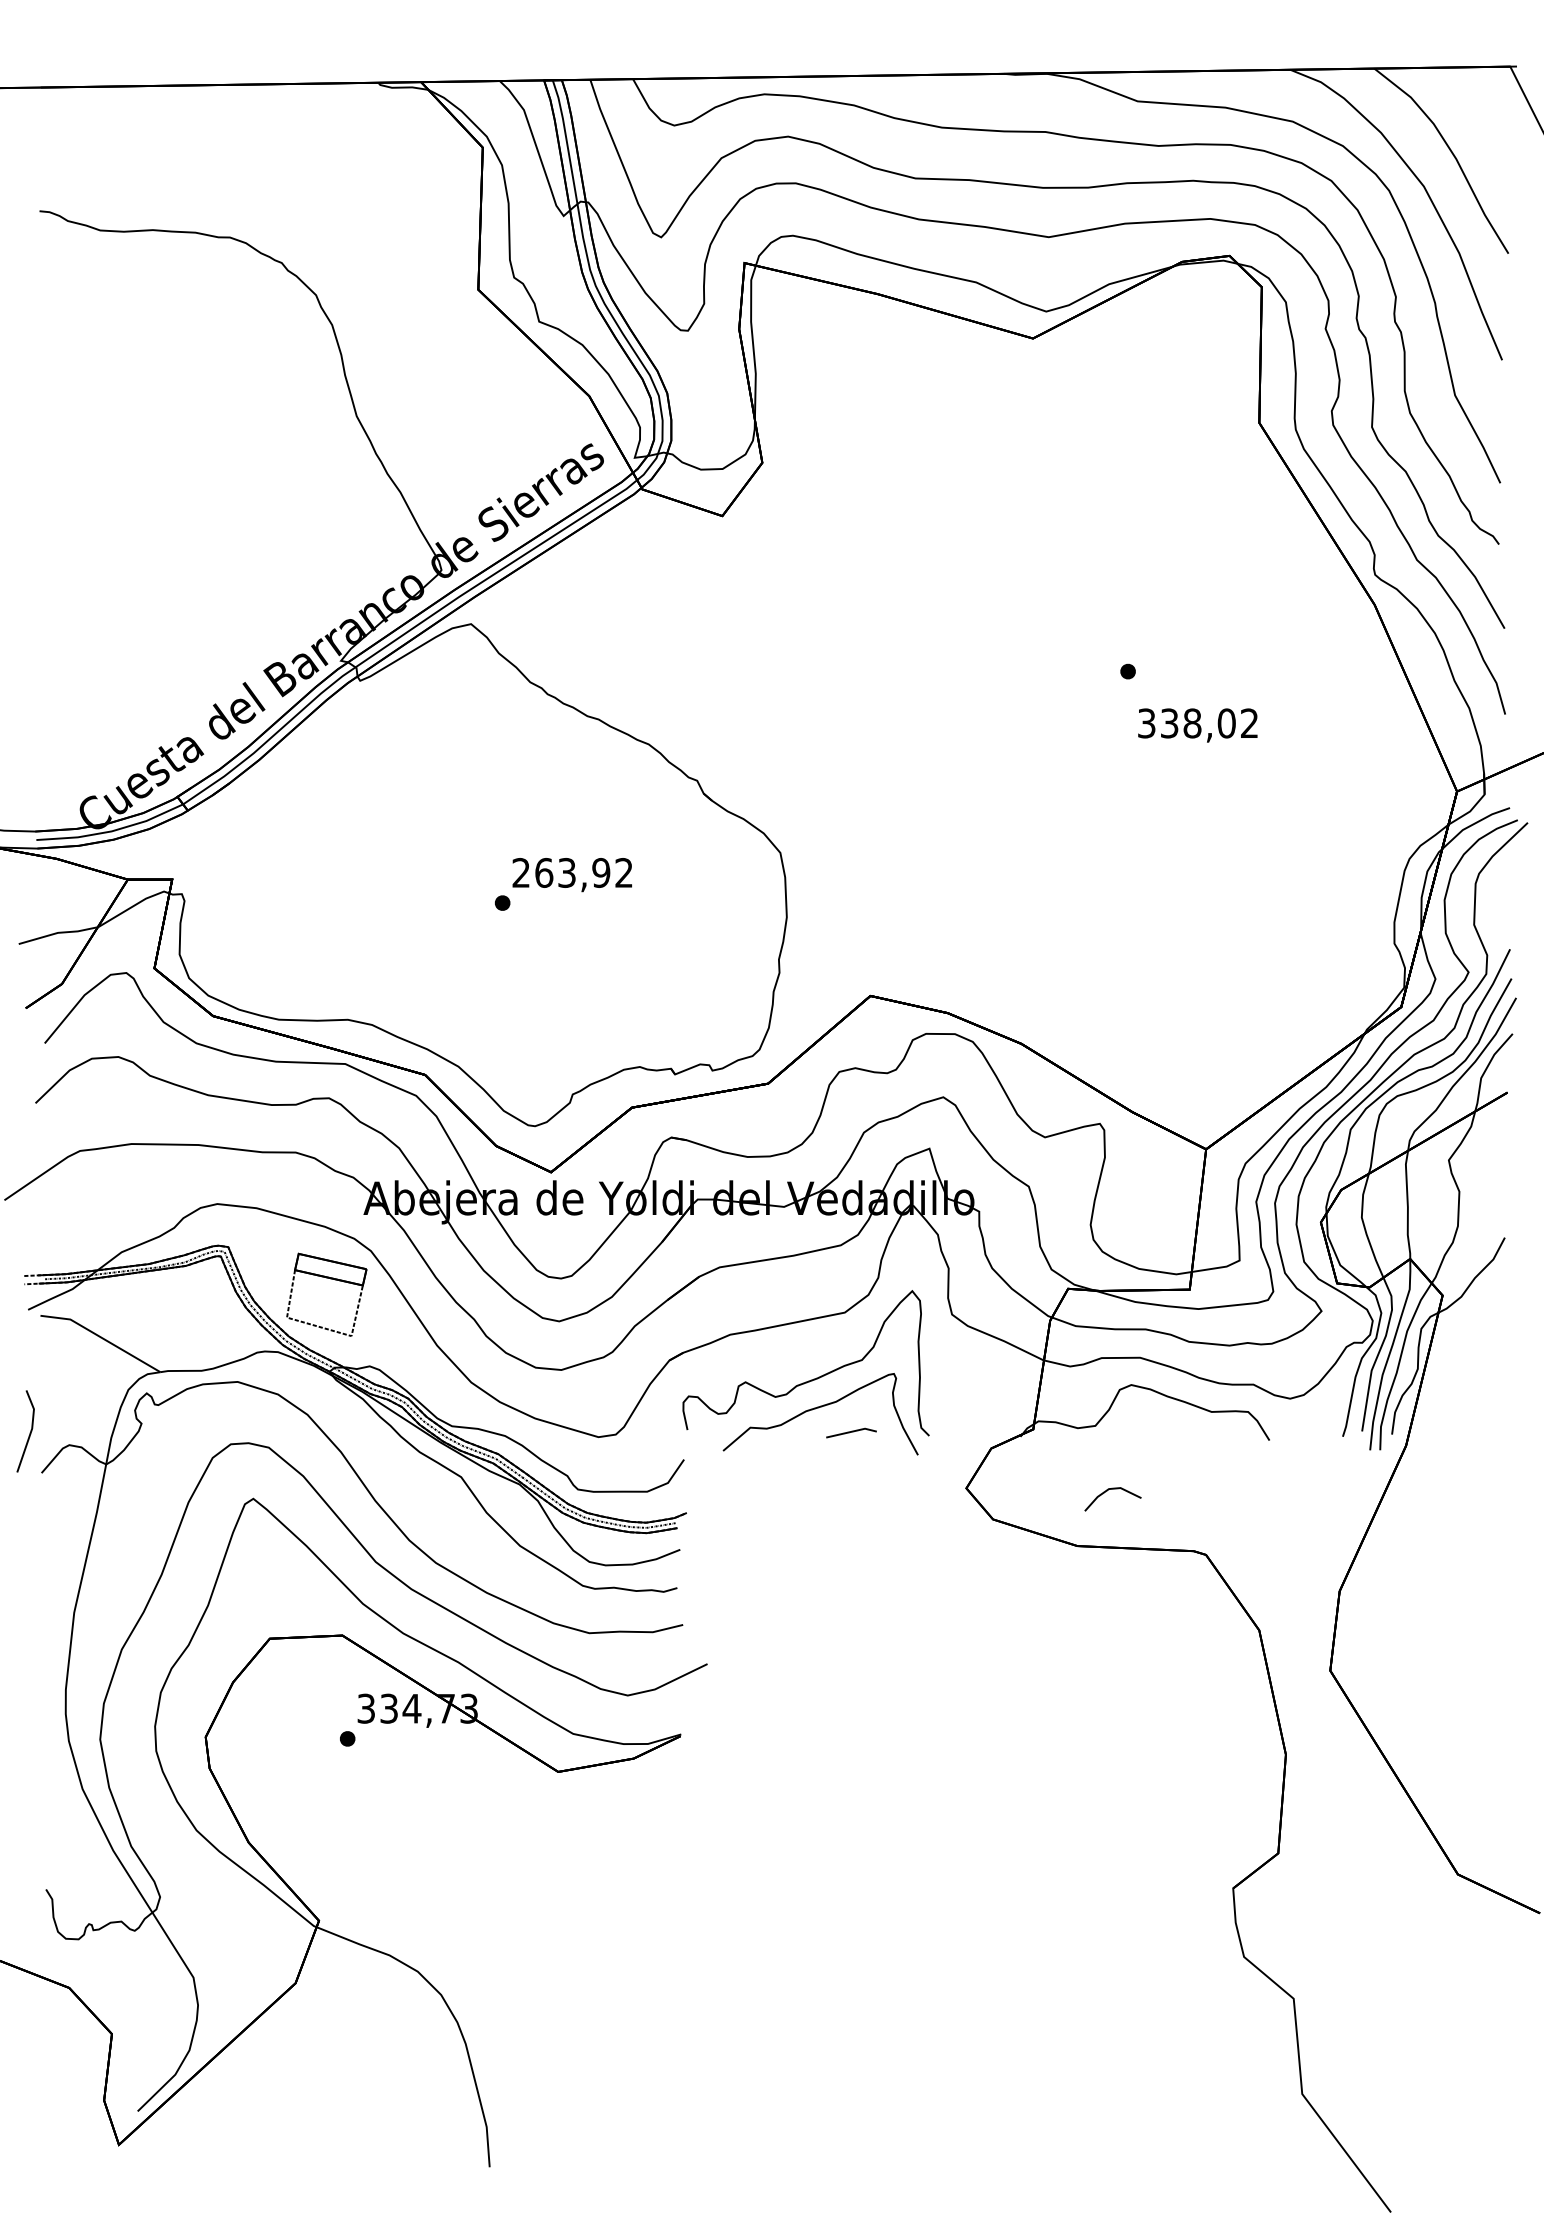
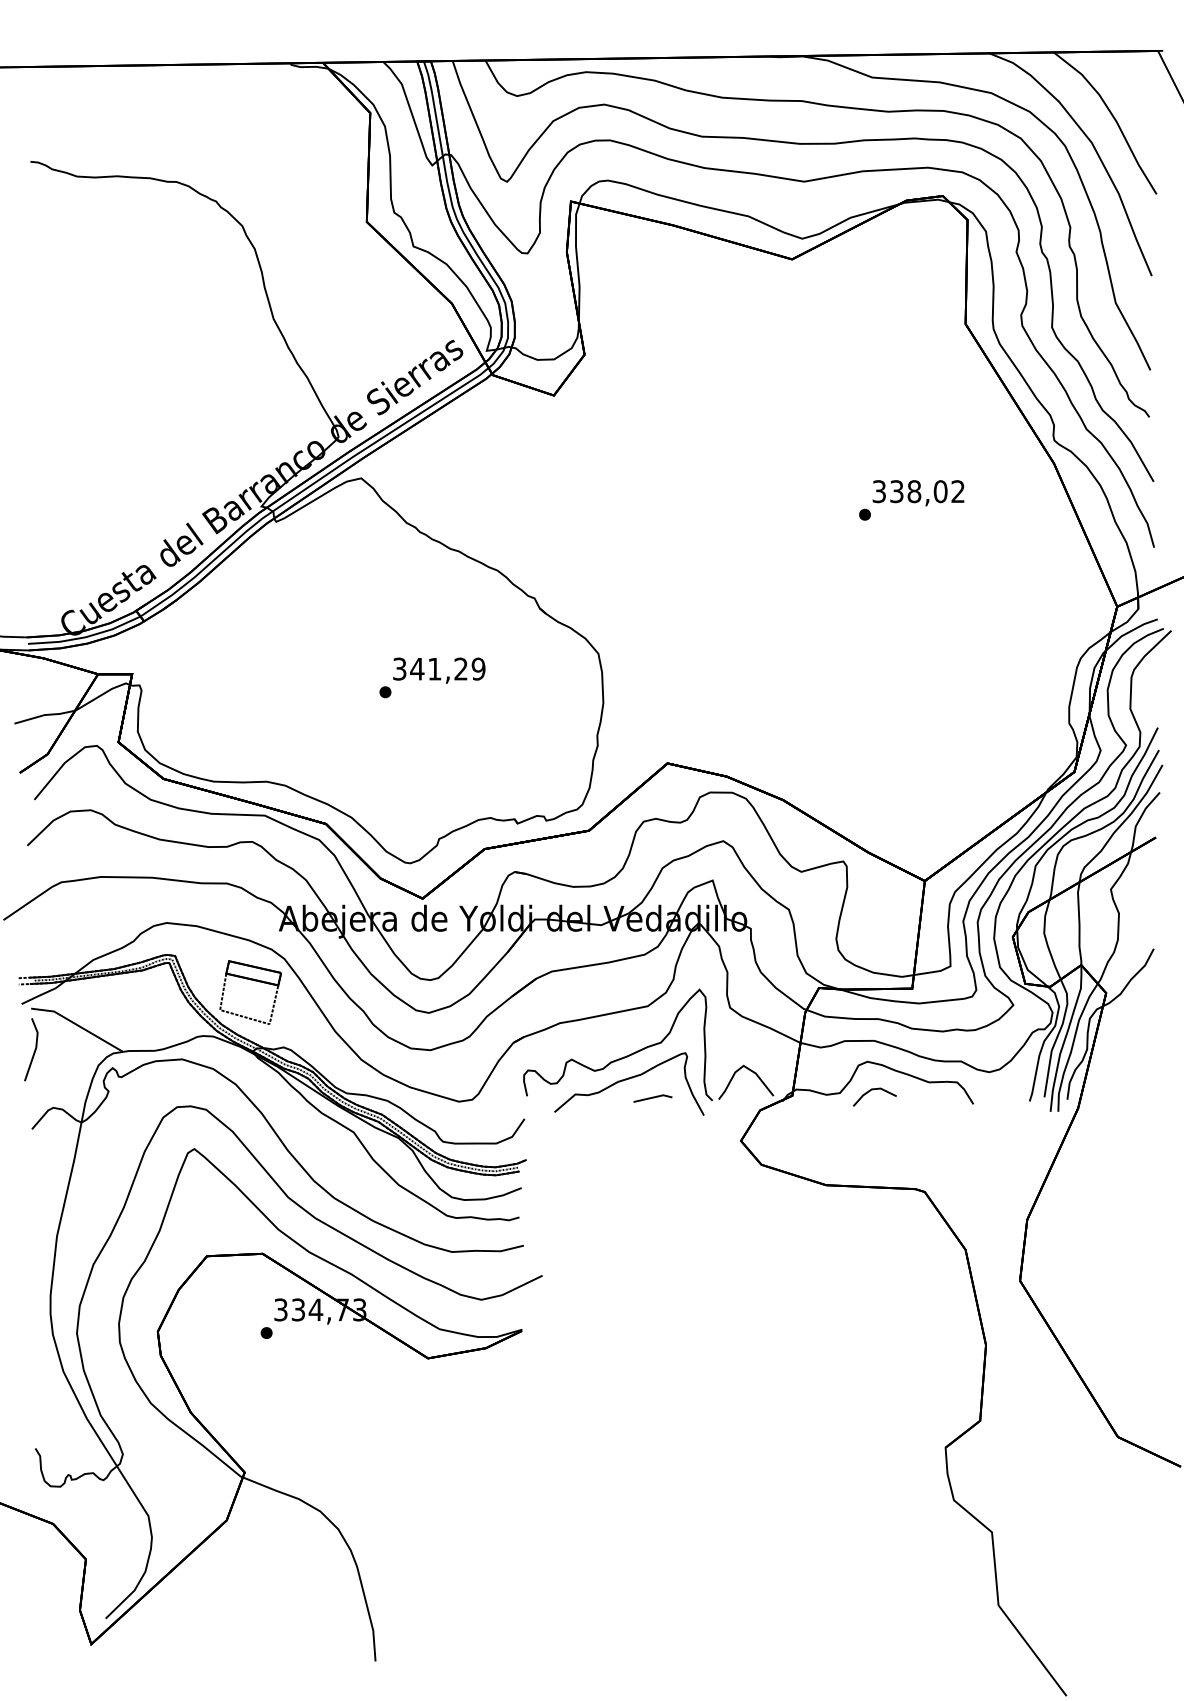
text: (1197, 725) -> (918, 493), moved
text: (572, 872) -> (439, 668), 263,92 -> 341,29
curve: (980, 1398) -> (751, 1072), added
line: (29, 1432) -> (34, 1050), moved
line: (1107, 1491) -> (870, 1091), moved

